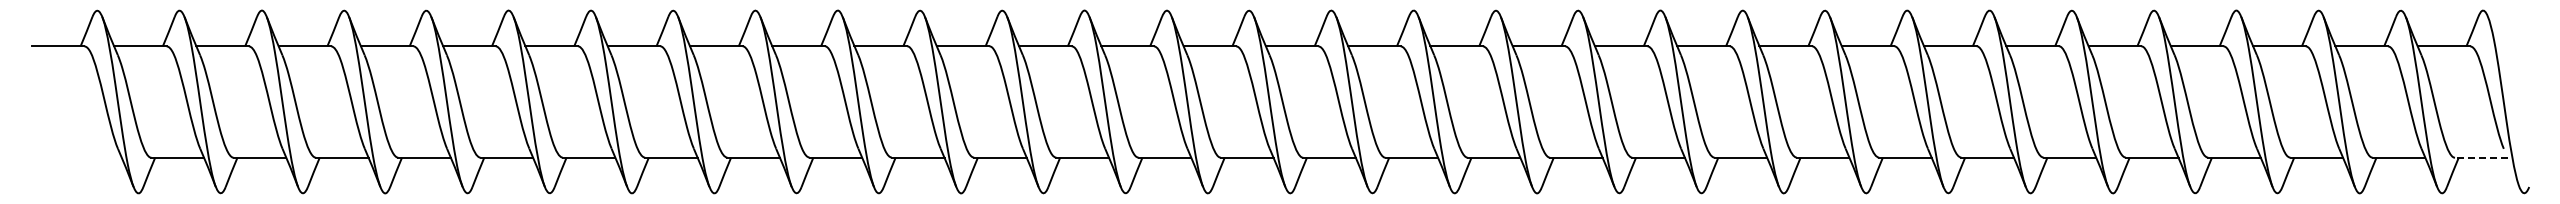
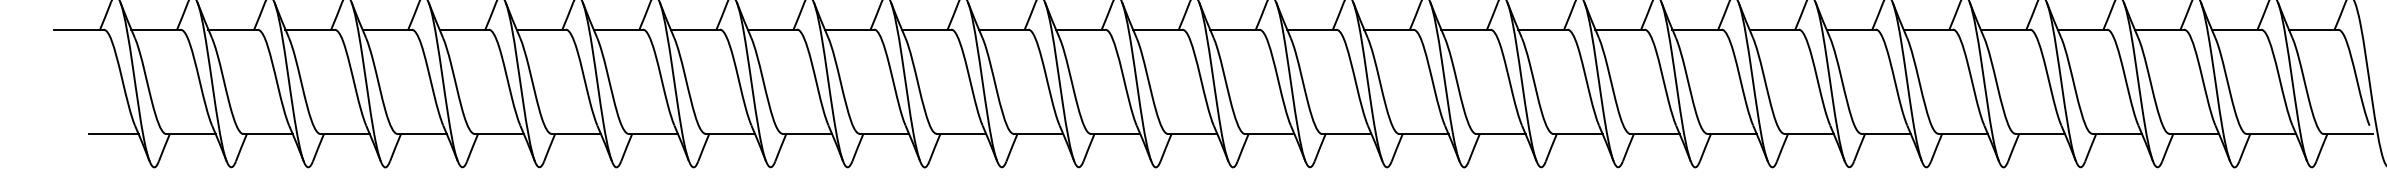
line: (95, 157) -> (113, 133), added
line: (2480, 157) -> (2347, 133), dashed -> solid

